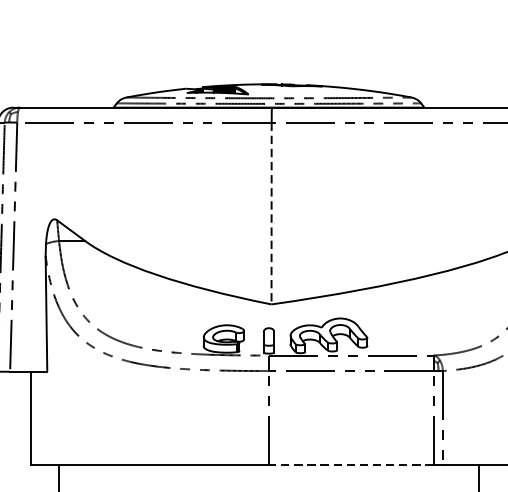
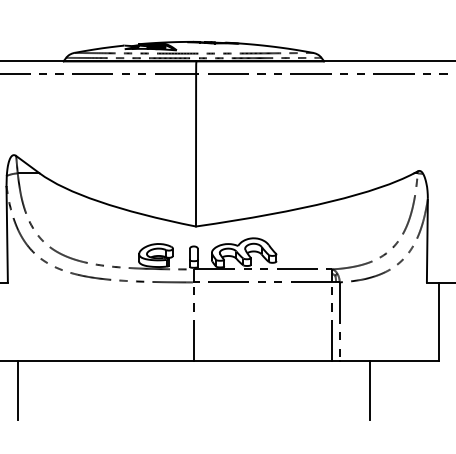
line: (272, 213) -> (196, 150), dashed -> solid
line: (350, 465) -> (262, 361), dashed -> solid

